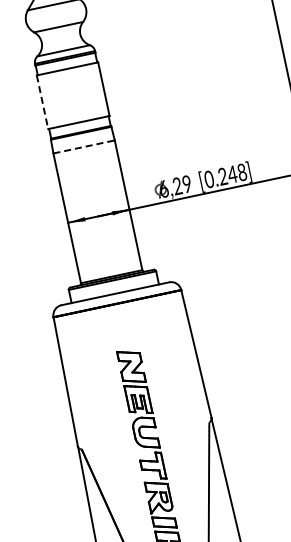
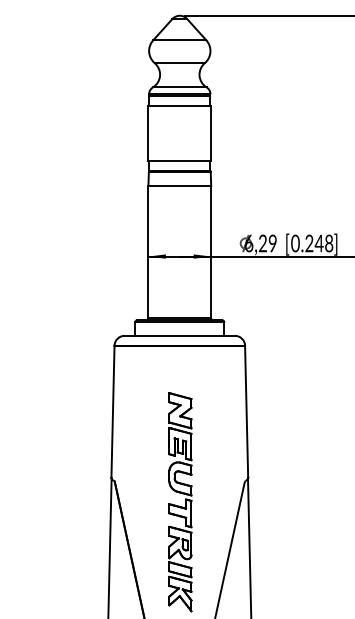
line: (42, 102) -> (148, 133), dashed -> solid
line: (84, 146) -> (180, 185), dashed -> solid

